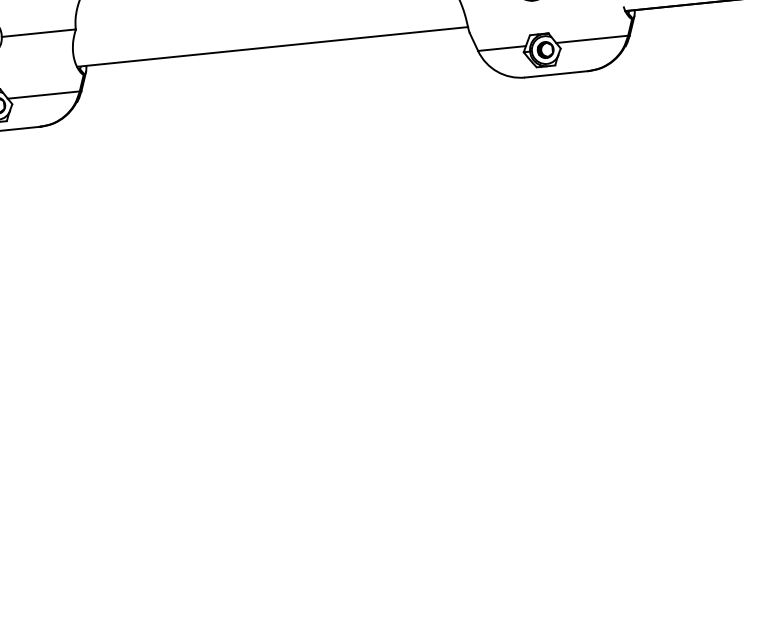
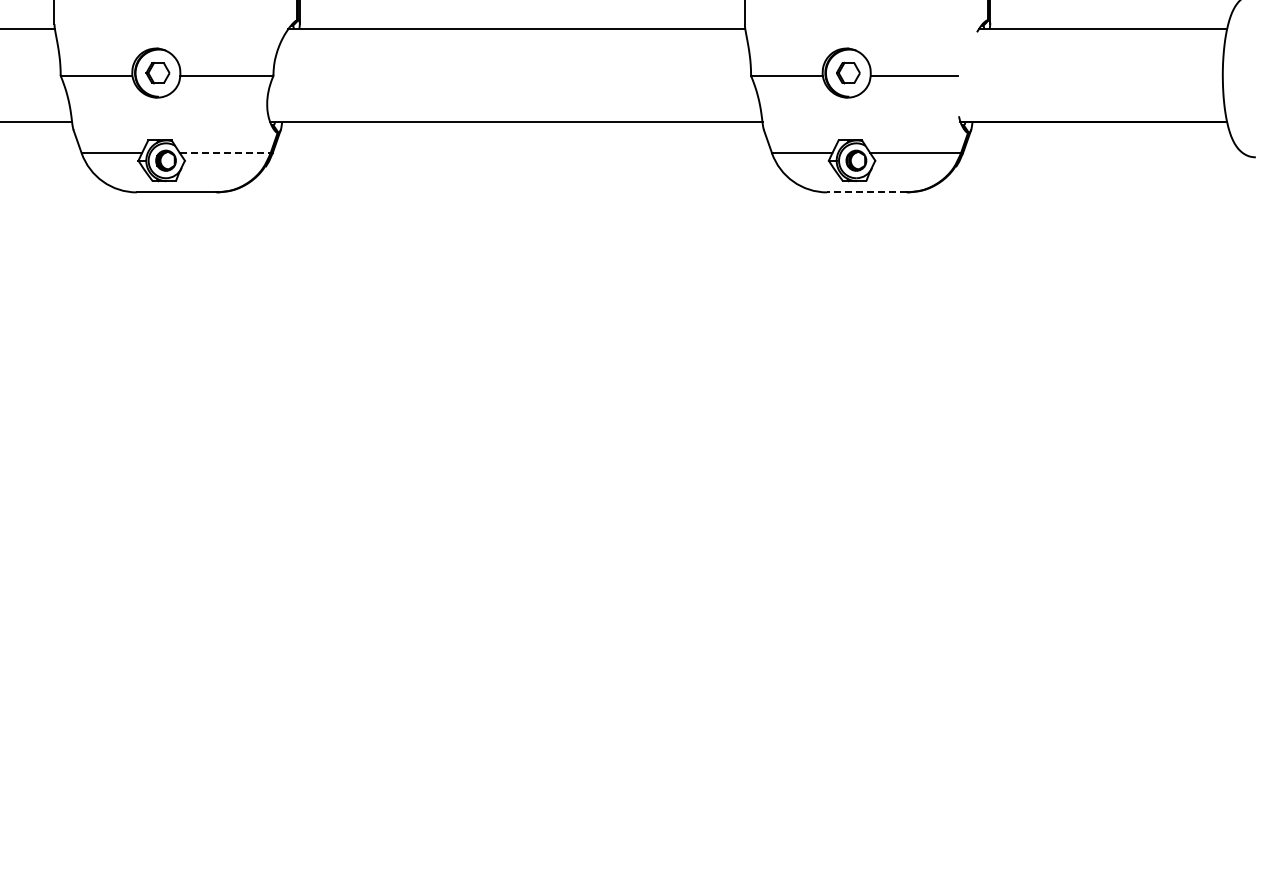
line: (556, 74) -> (866, 192), solid -> dashed
line: (43, 95) -> (225, 153), solid -> dashed

